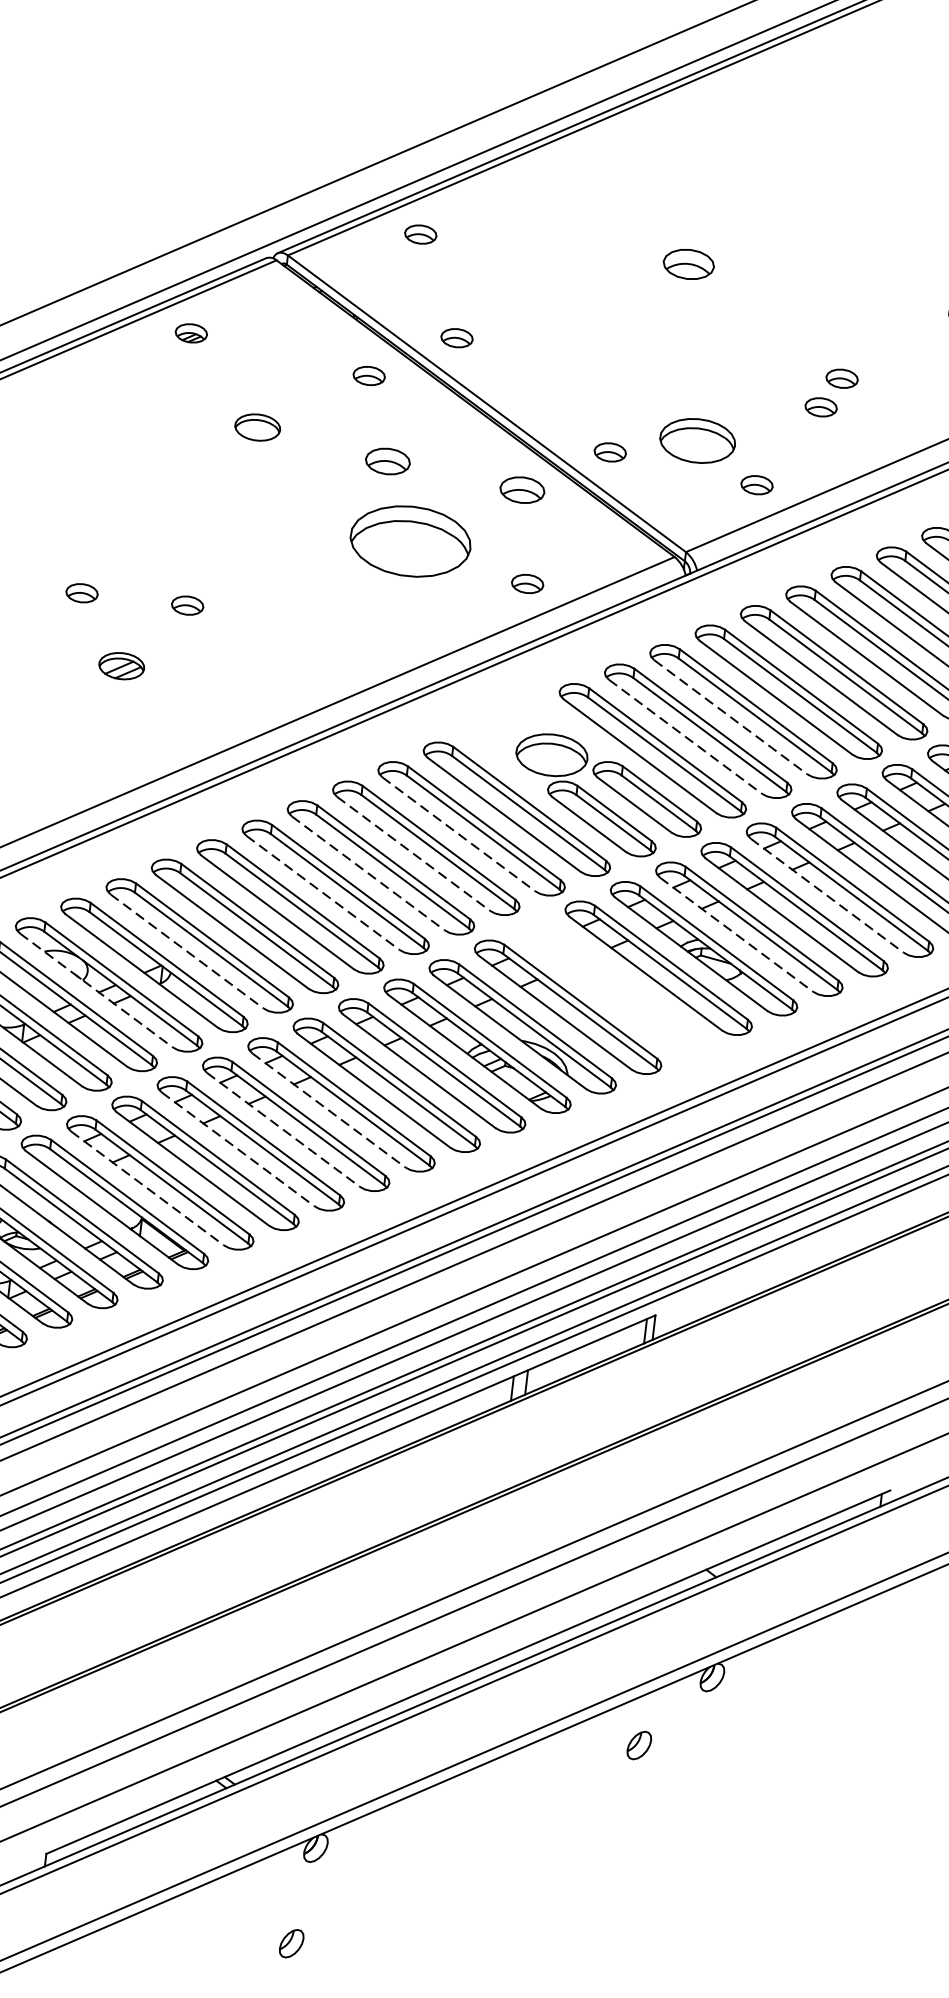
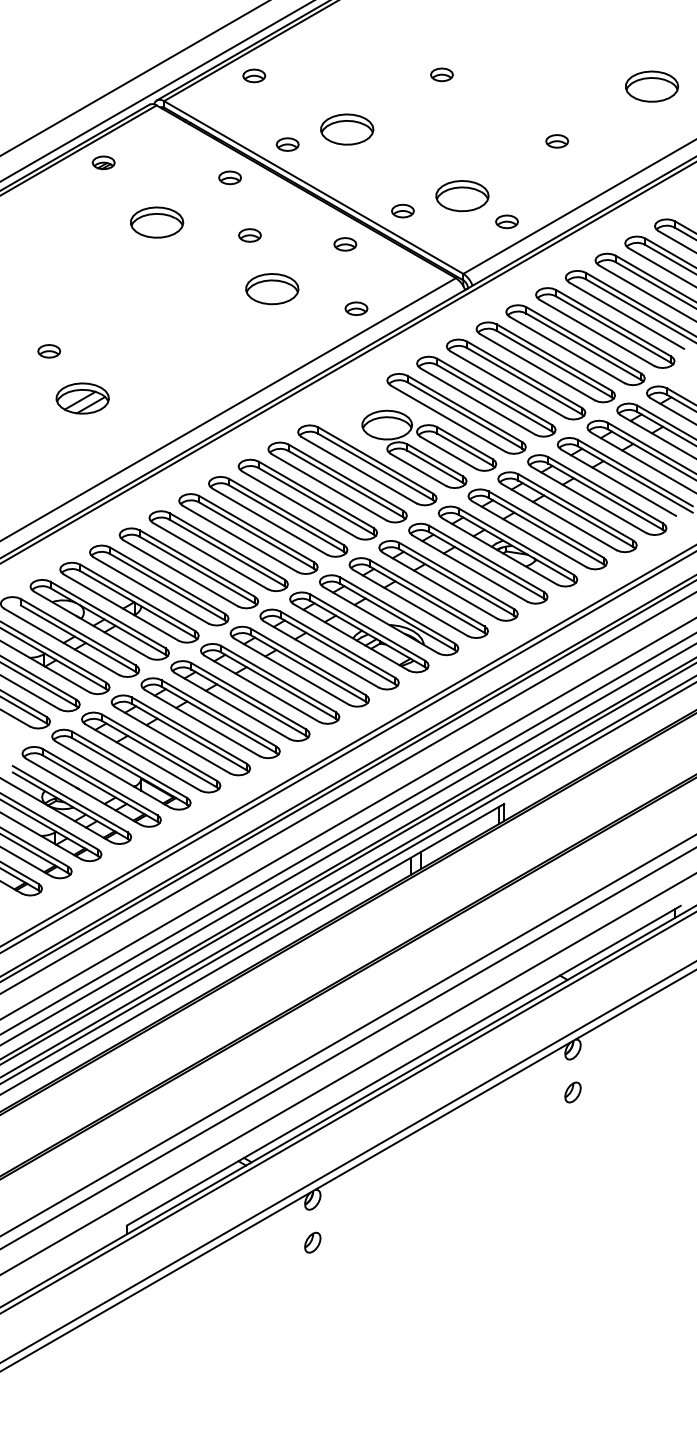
part: (688, 263) -> (441, 74), size x0.62
part: (544, 326) -> (347, 129), added
part: (820, 406) -> (544, 162), removed
part: (258, 427) -> (157, 222), size x1.67
part: (387, 461) -> (249, 235), size x0.71
part: (522, 490) -> (345, 244), size x0.71
part: (411, 542) -> (272, 289), size x0.62
part: (187, 605) -> (123, 351), removed
part: (121, 666) -> (82, 398), size x1.67
line: (731, 717) -> (508, 384), dashed -> solid
line: (686, 736) -> (478, 401), dashed -> solid
line: (459, 834) -> (329, 487), dashed -> solid
line: (413, 853) -> (299, 504), dashed -> solid
line: (369, 873) -> (270, 521), dashed -> solid
line: (323, 893) -> (240, 539), dashed -> solid
line: (828, 896) -> (589, 500), dashed -> solid
line: (736, 935) -> (529, 534), dashed -> solid
line: (187, 951) -> (151, 590), dashed -> solid
part: (613, 987) -> (448, 580), added
line: (96, 990) -> (91, 624), dashed -> solid
line: (329, 1110) -> (262, 688), dashed -> solid
line: (284, 1130) -> (232, 706), dashed -> solid
line: (238, 1150) -> (202, 723), dashed -> solid
line: (148, 1188) -> (143, 757), dashed -> solid
part: (638, 1745) -> (572, 1092), moved
part: (291, 1943) -> (312, 1242), moved

